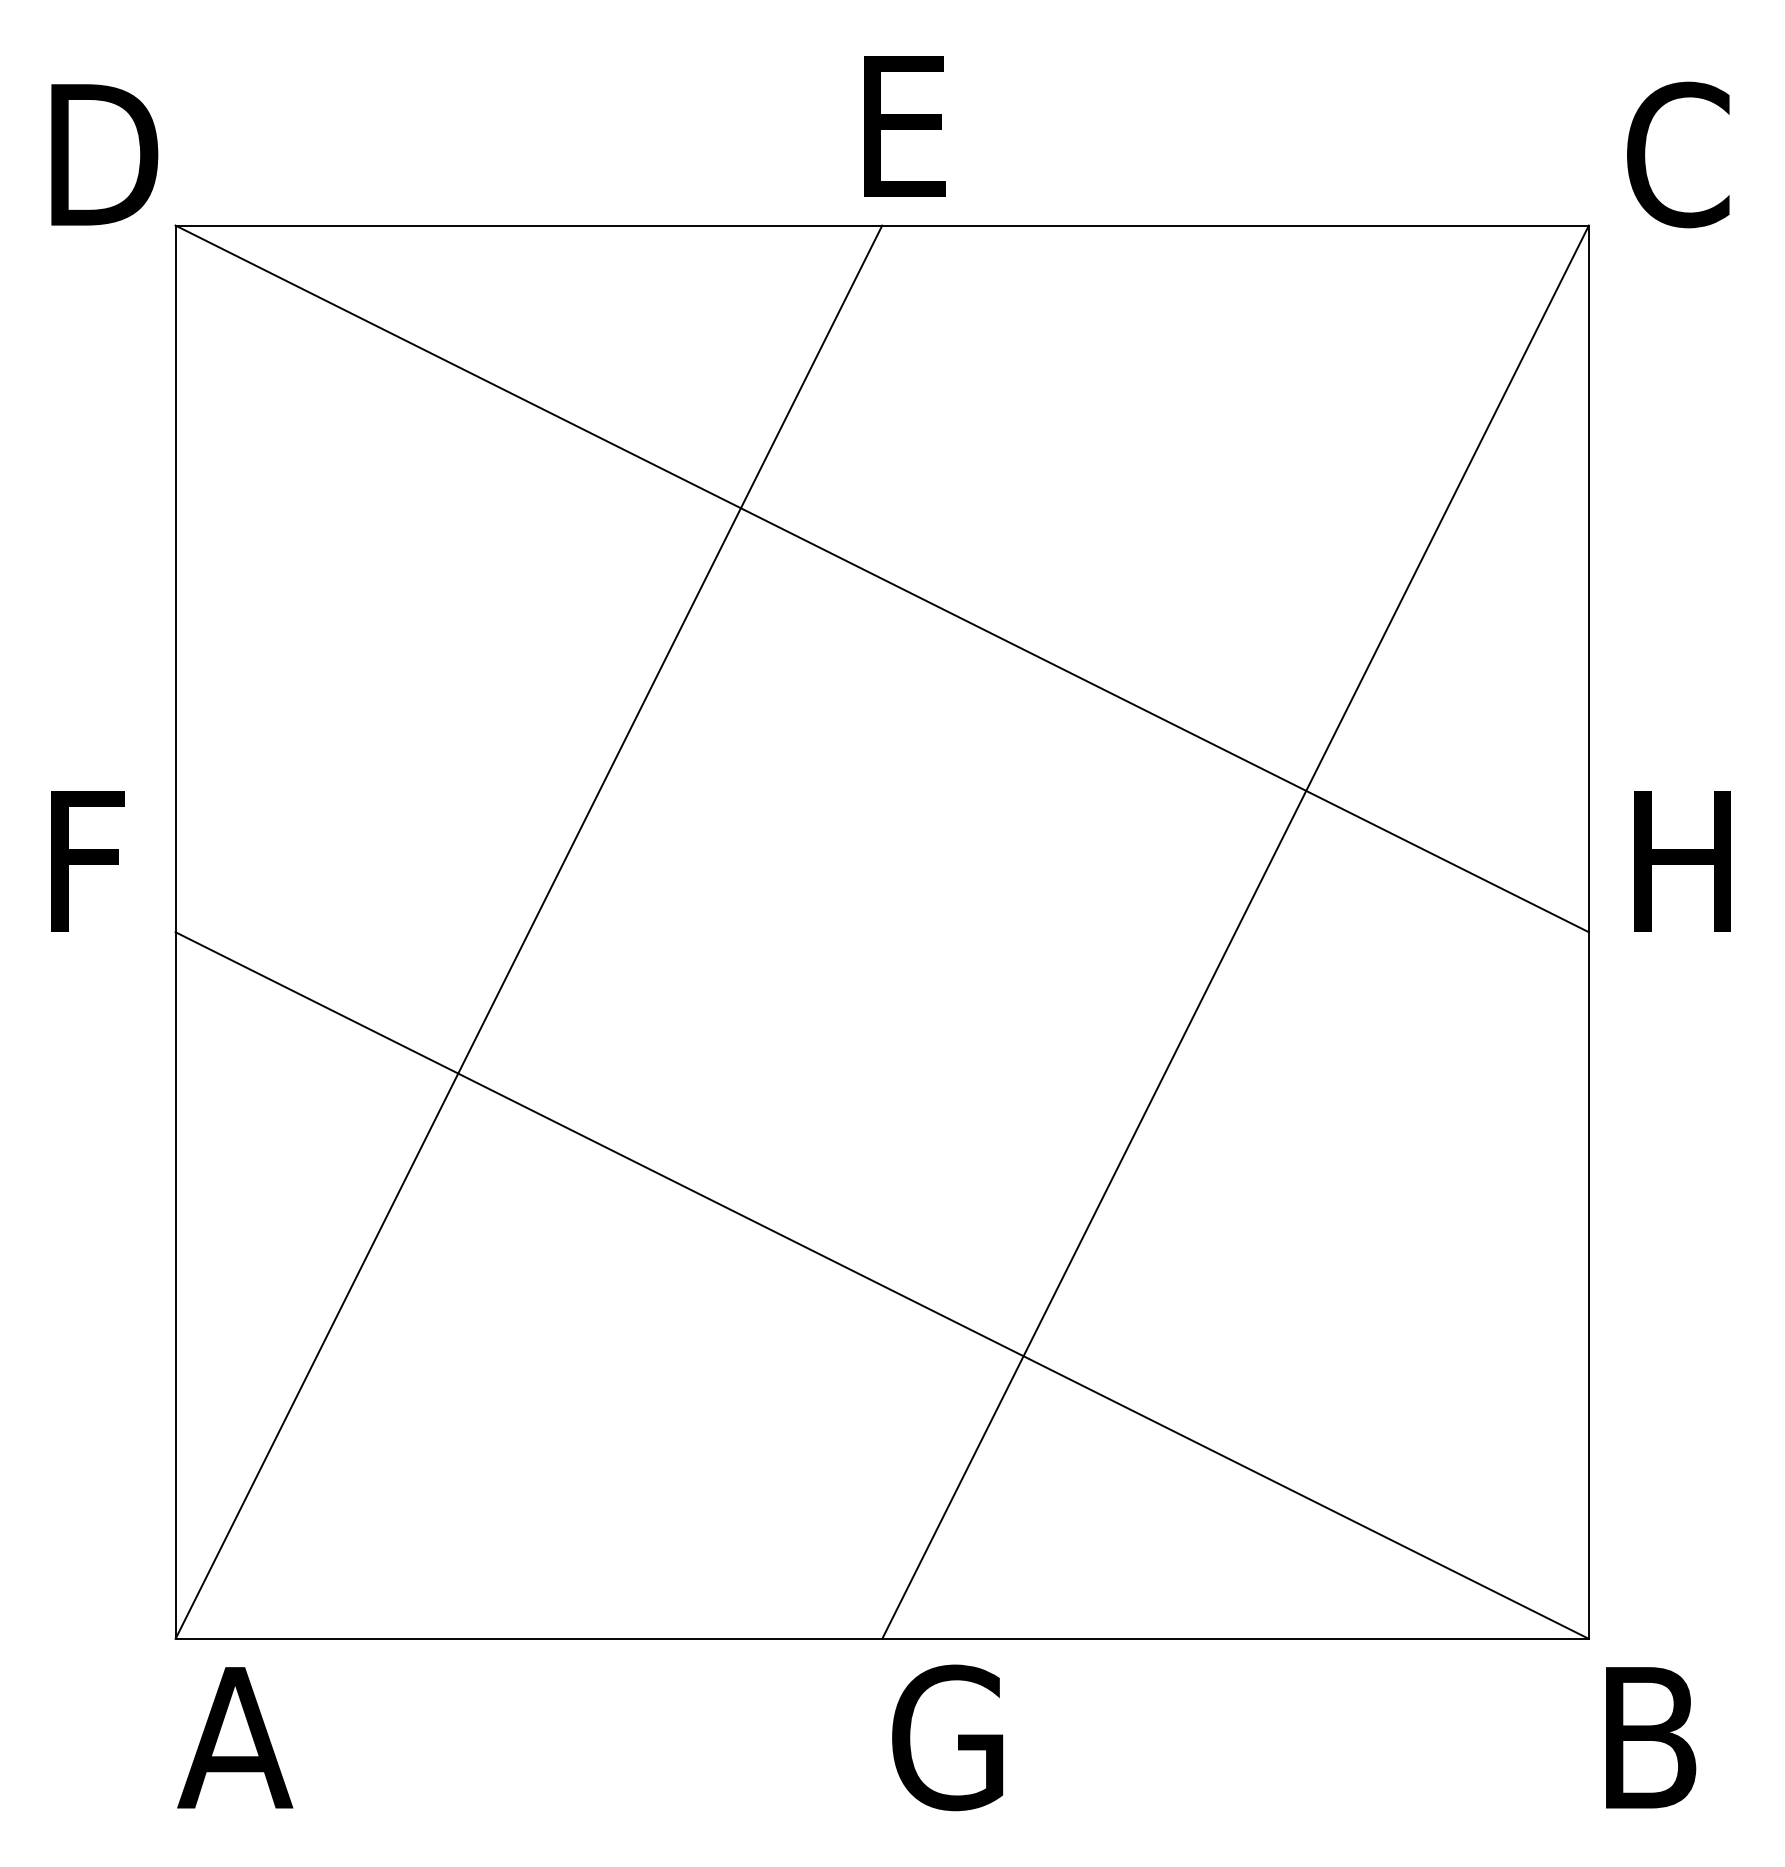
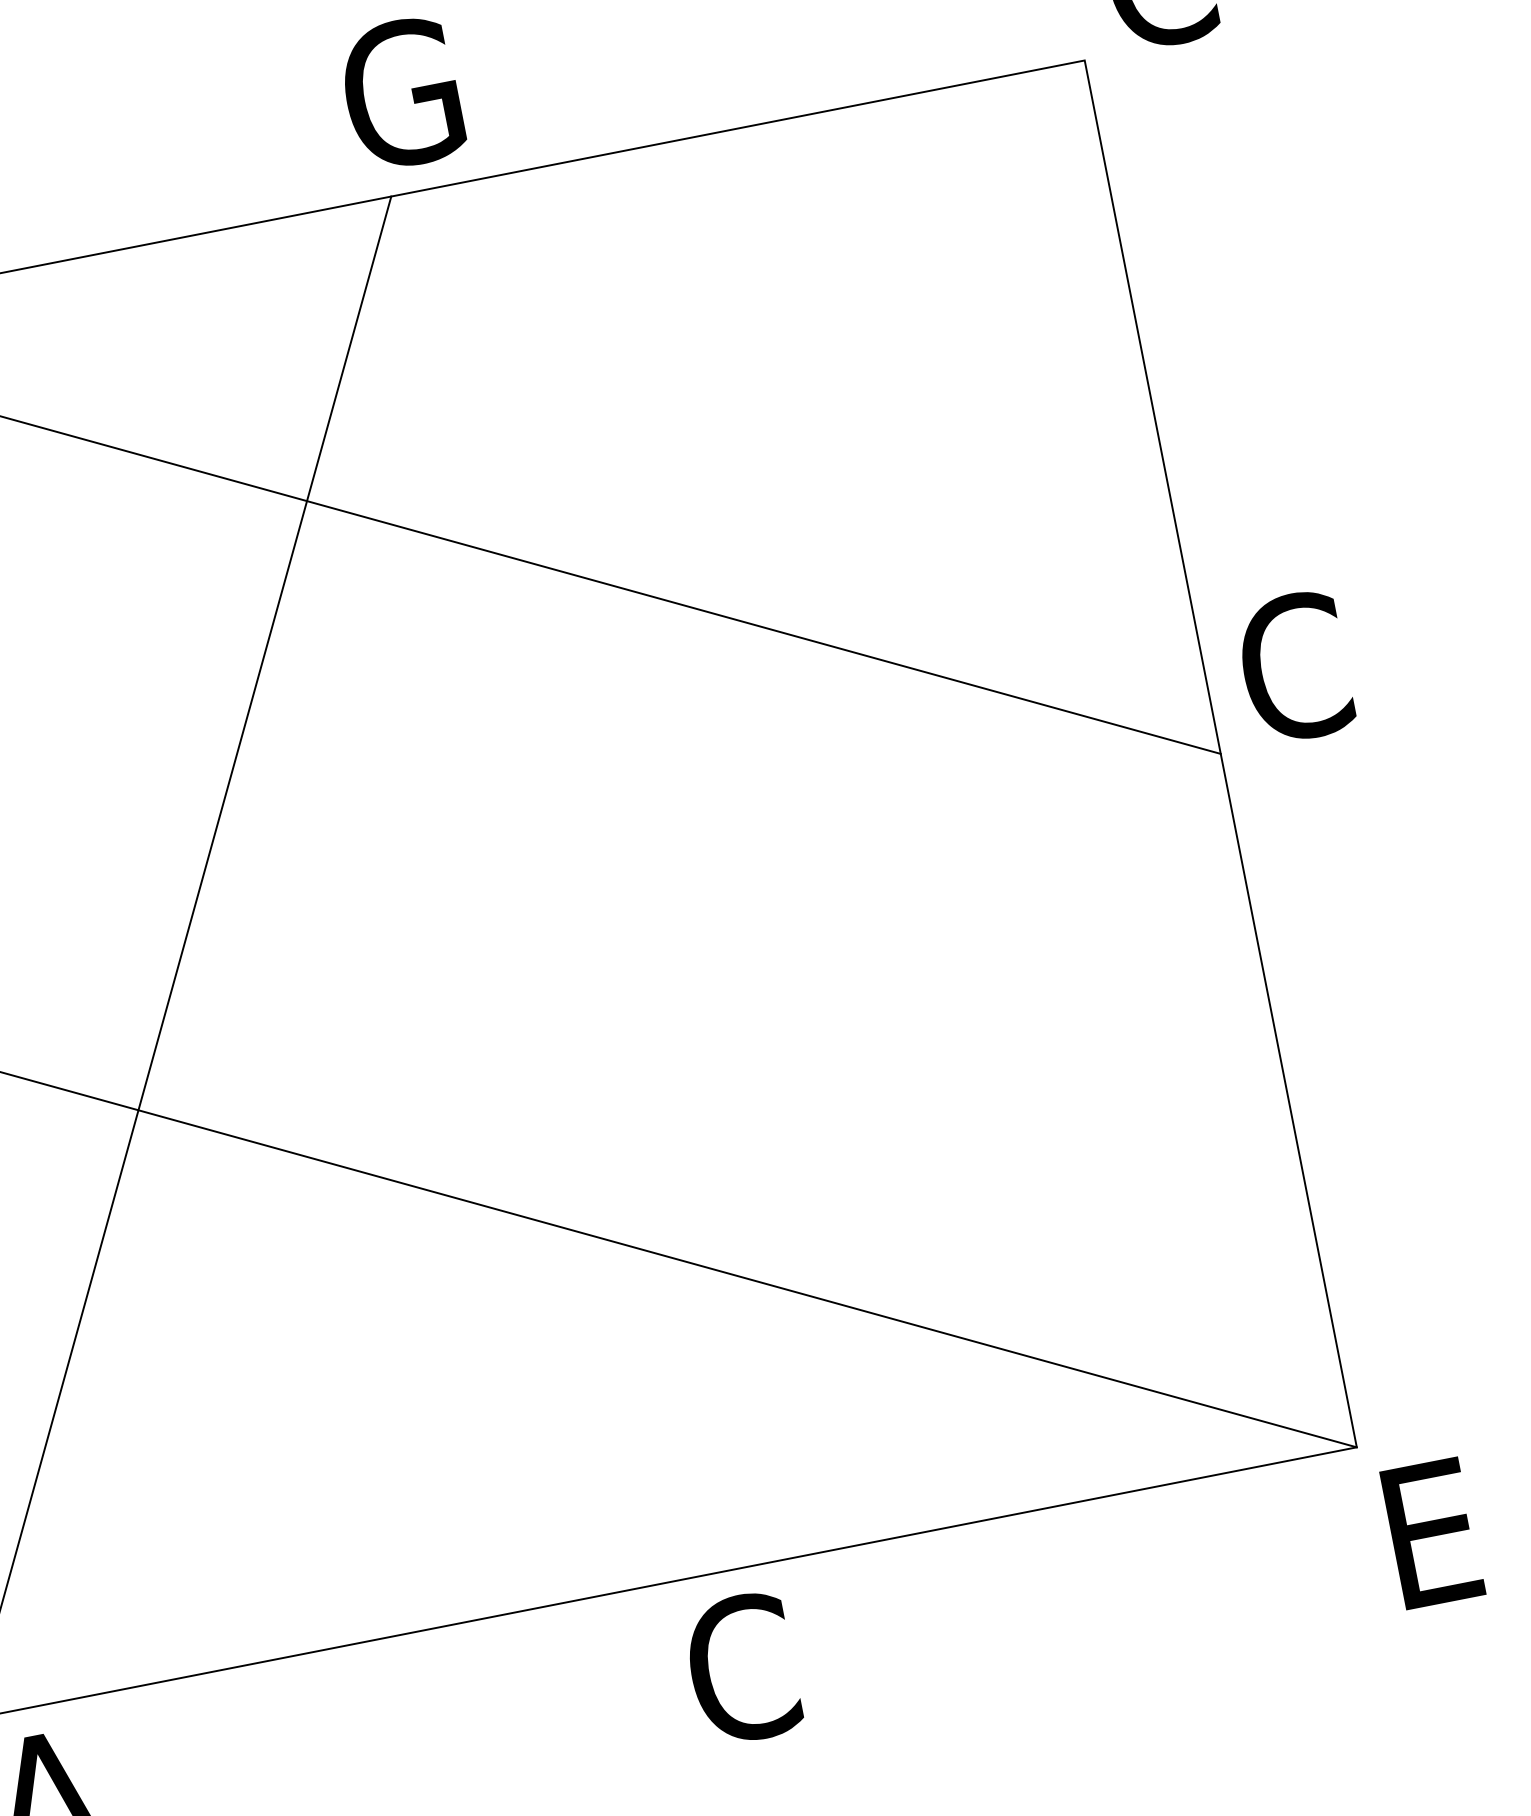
text: (911, 126) -> (400, 93), E -> G
text: (1678, 861) -> (1295, 667), H -> C
line: (1235, 931) -> (873, 821), removed
text: (958, 1737) -> (757, 1665), G -> C
text: (1651, 1737) -> (1437, 1532), B -> E

